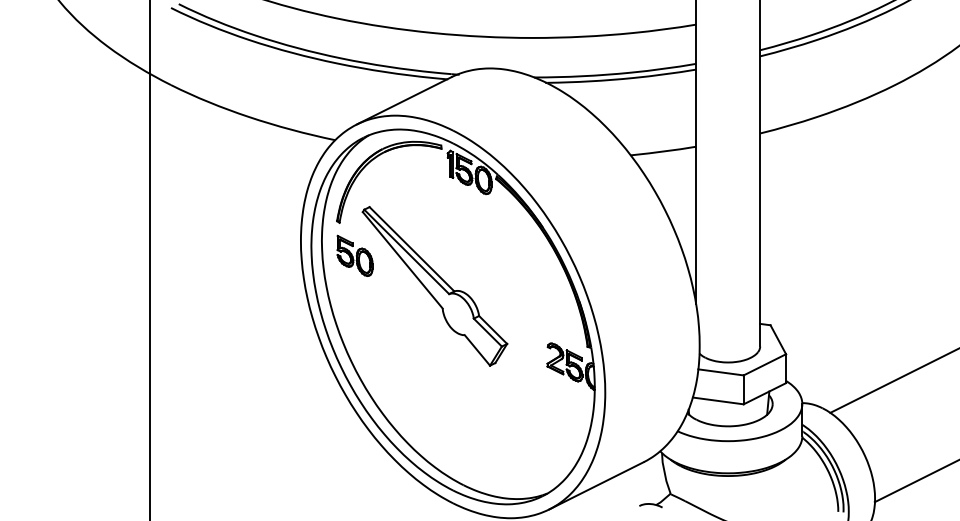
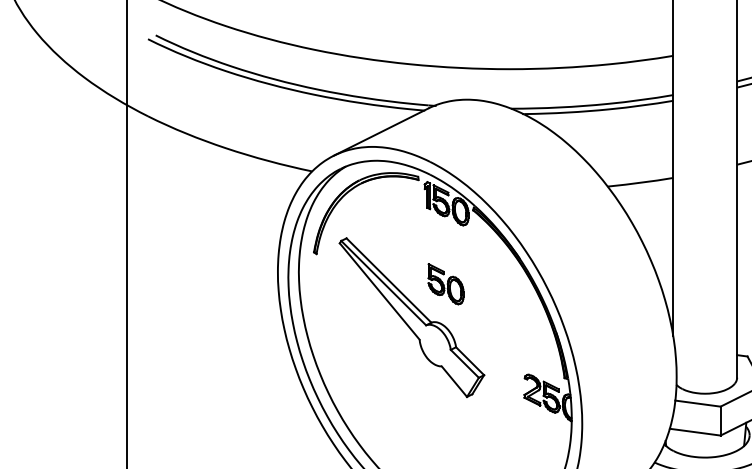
part: (354, 255) -> (445, 283), moved

